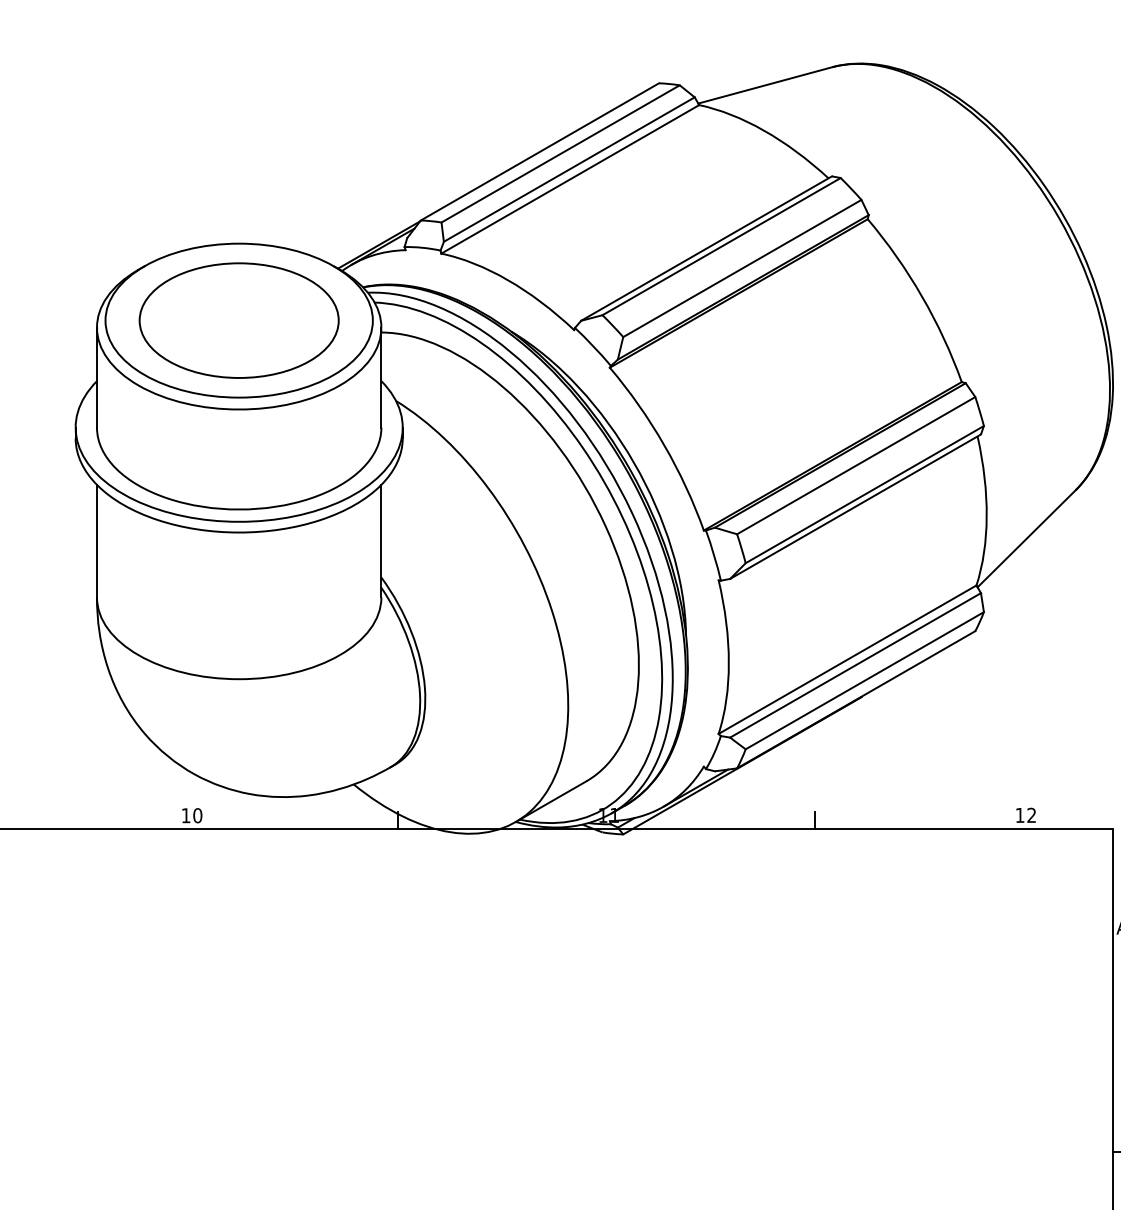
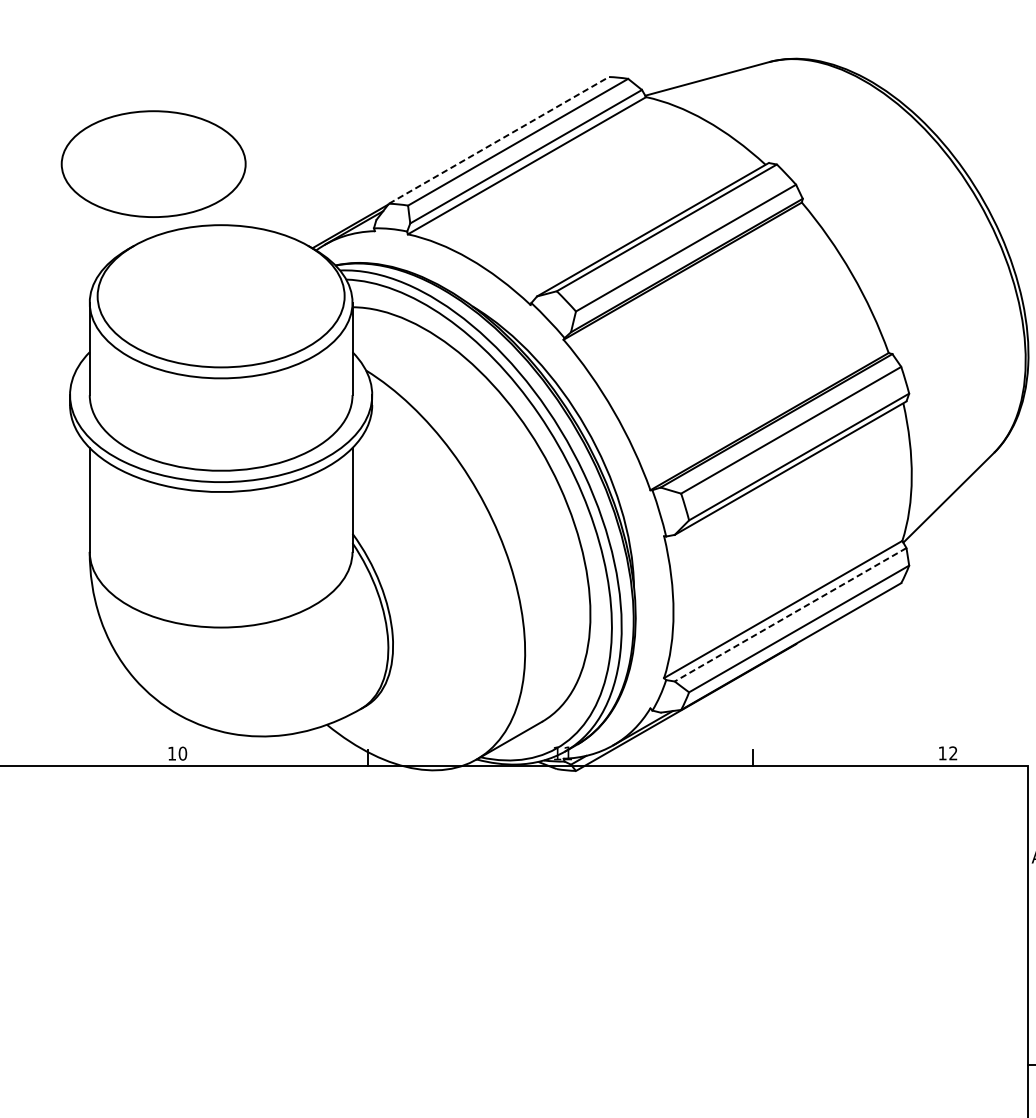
line: (540, 151) -> (499, 140), solid -> dashed
part: (238, 320) -> (153, 164), moved
line: (855, 665) -> (790, 614), solid -> dashed

